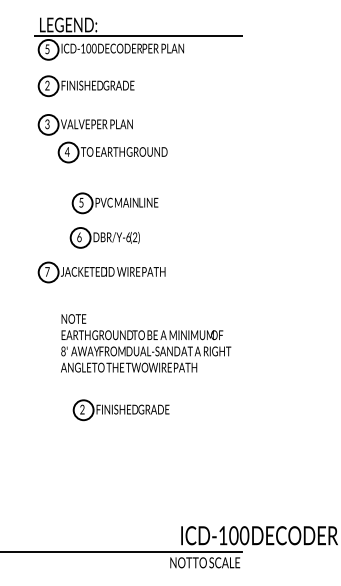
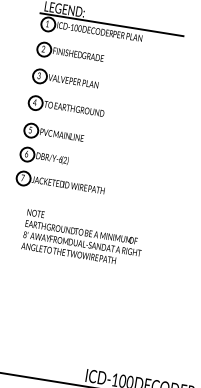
text: (47, 49) -> (47, 24), 5 -> 1
part: (112, 152) -> (66, 107), moved
part: (114, 203) -> (53, 134), moved
part: (104, 237) -> (44, 156), moved
part: (120, 410) -> (58, 282), removed

